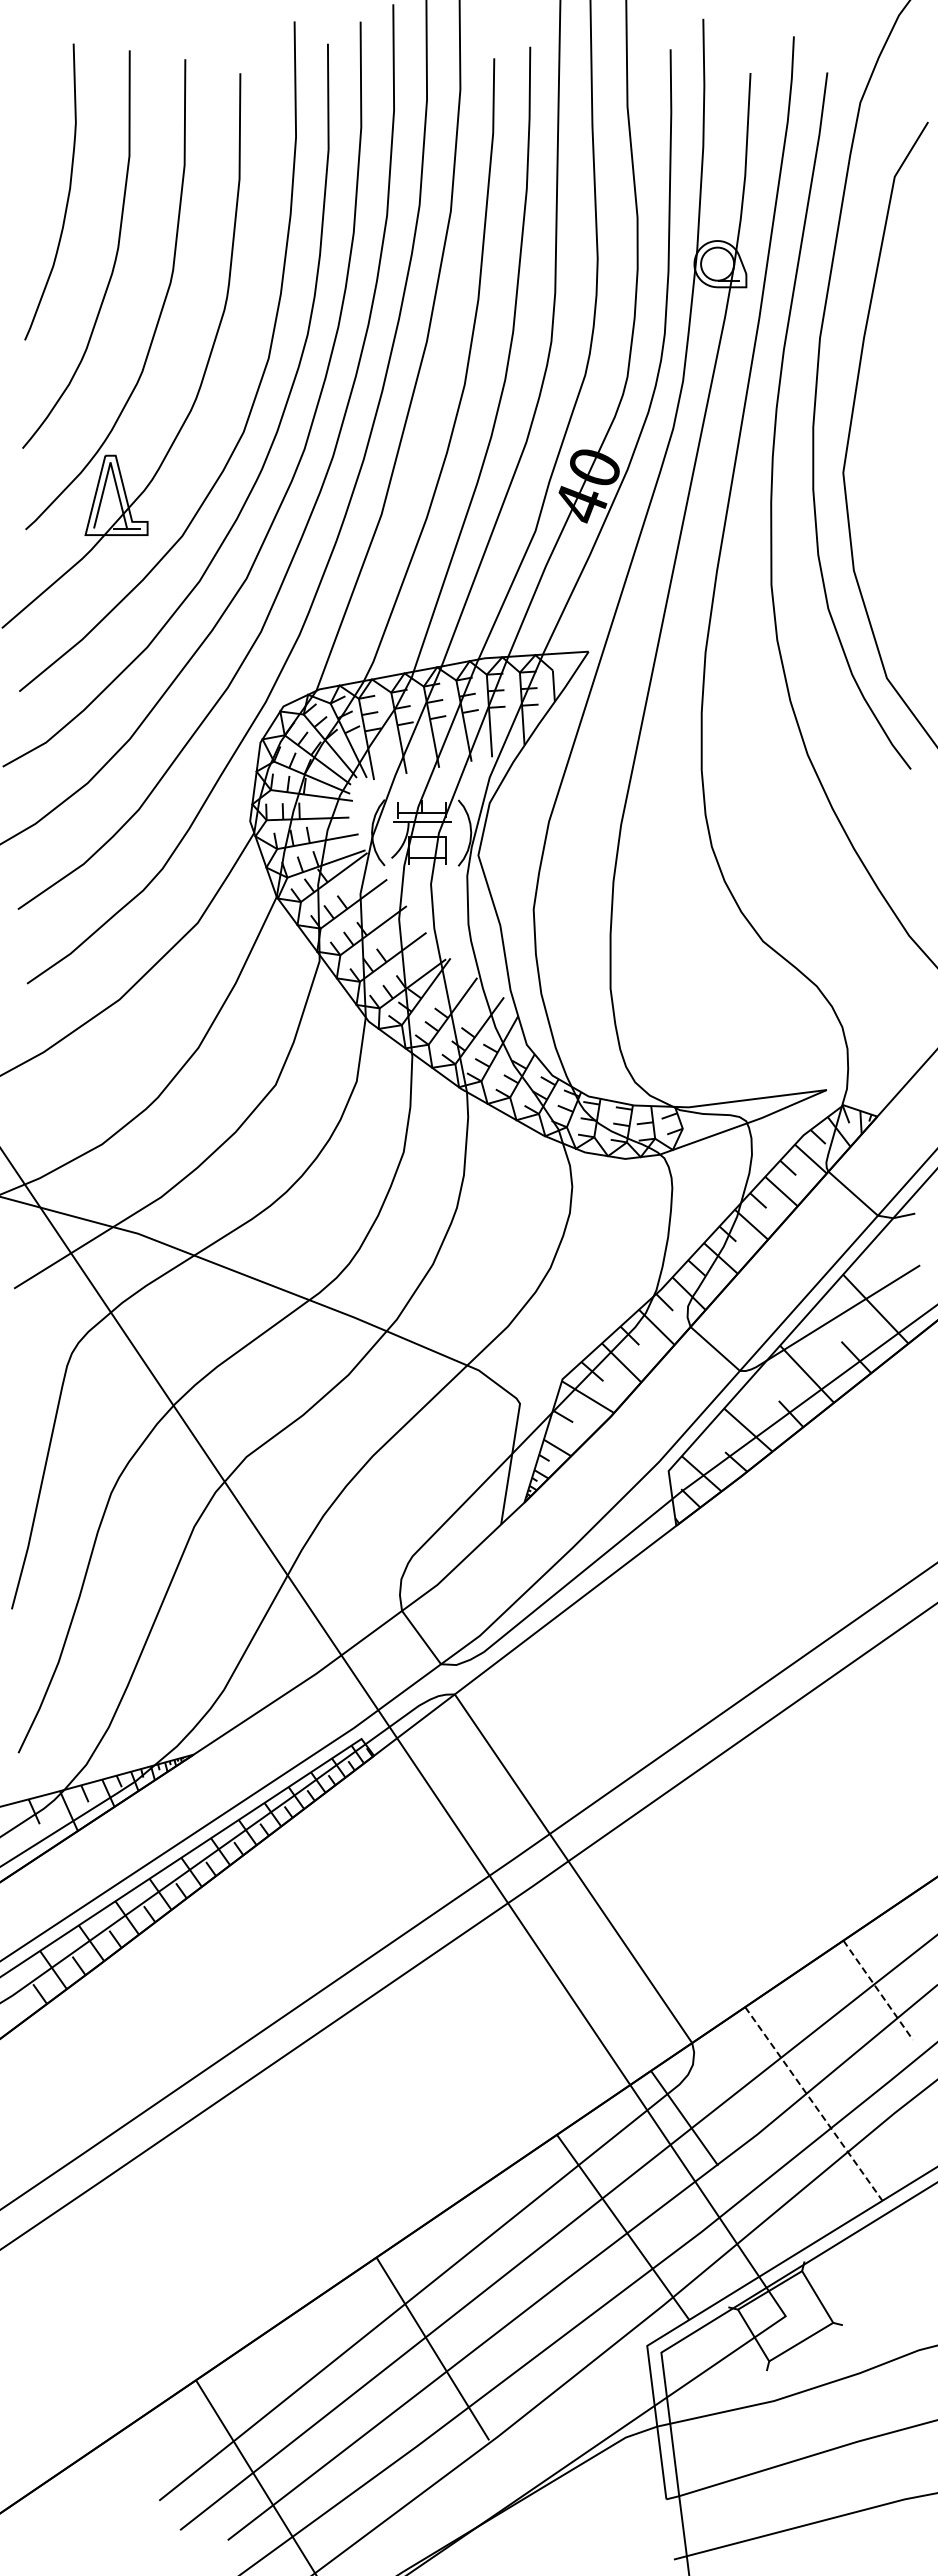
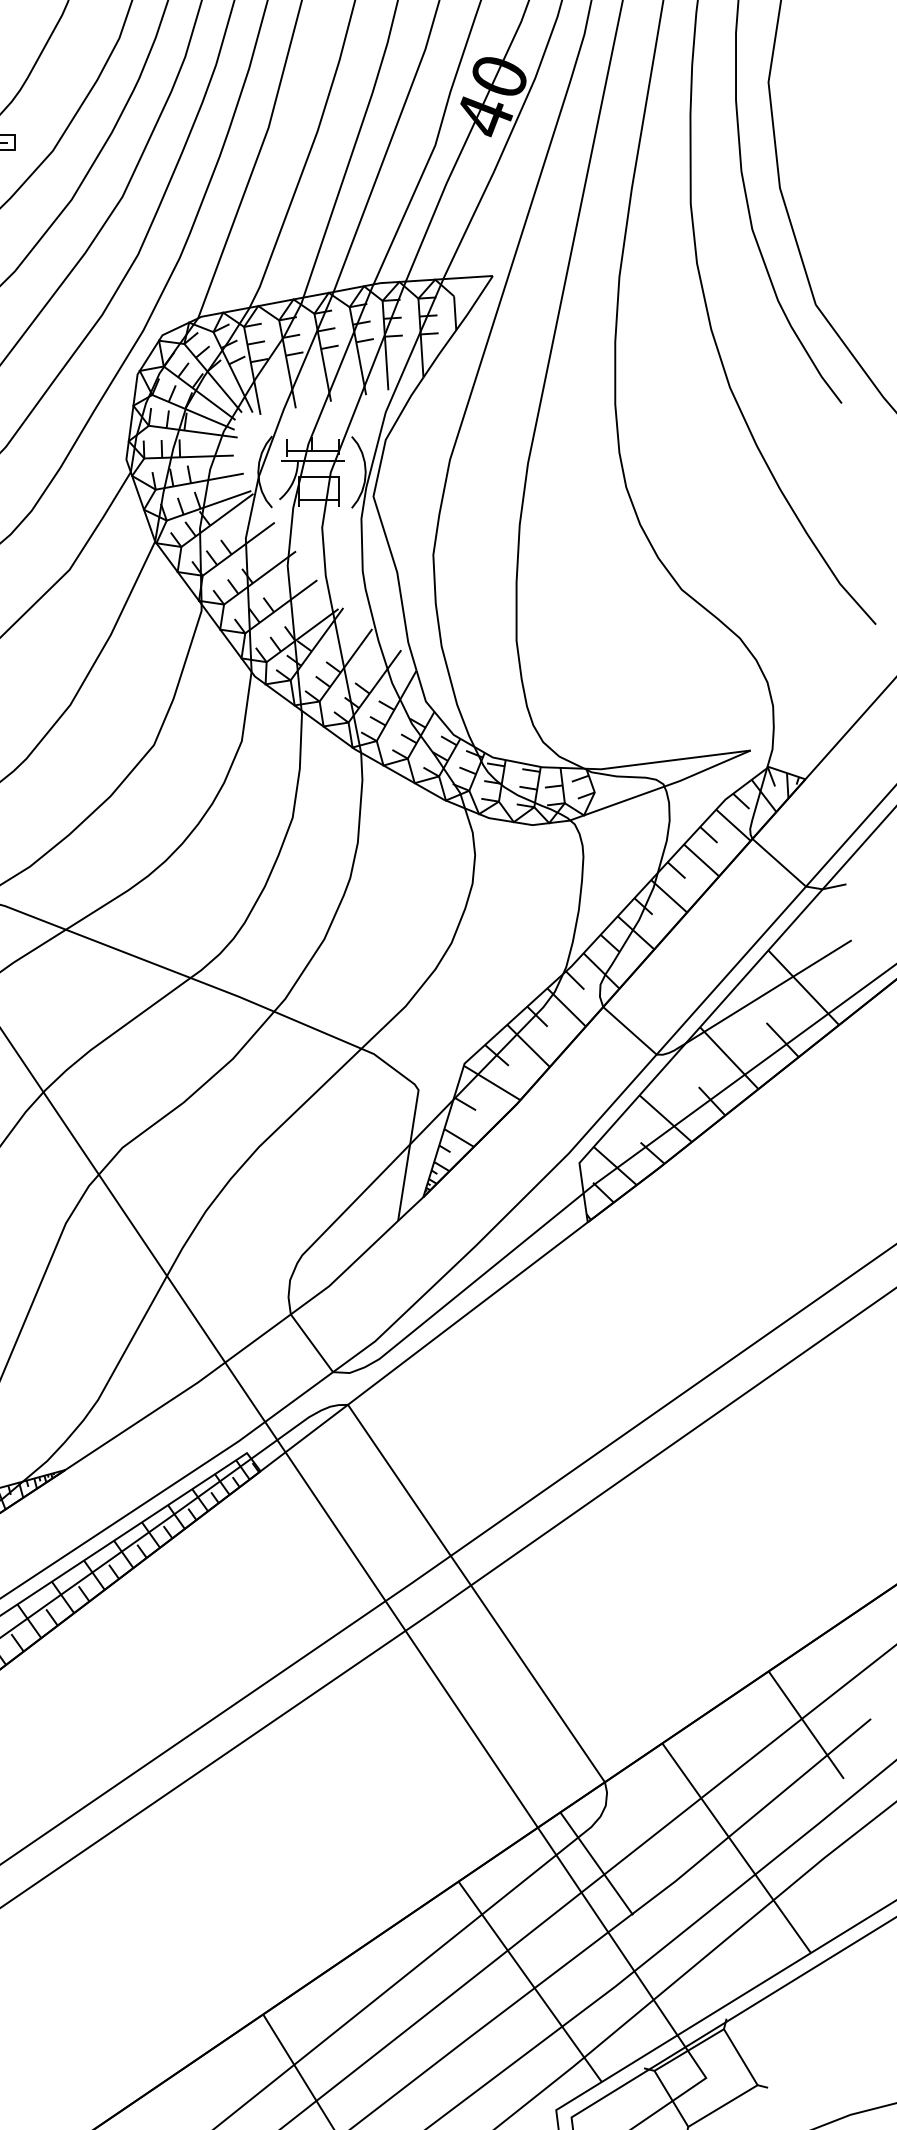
line: (878, 1990) -> (806, 1725), dashed -> solid
line: (813, 2103) -> (736, 1847), dashed -> solid

